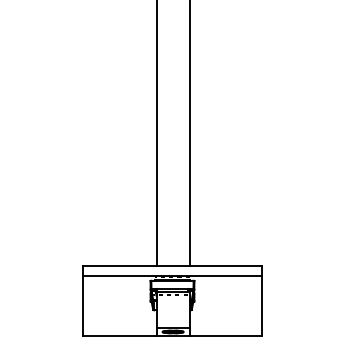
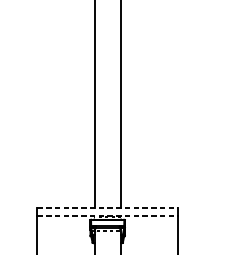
line: (173, 265) -> (108, 207), solid -> dashed
line: (173, 275) -> (108, 215), solid -> dashed

